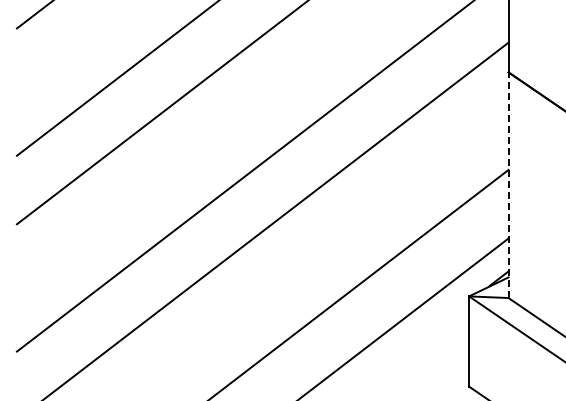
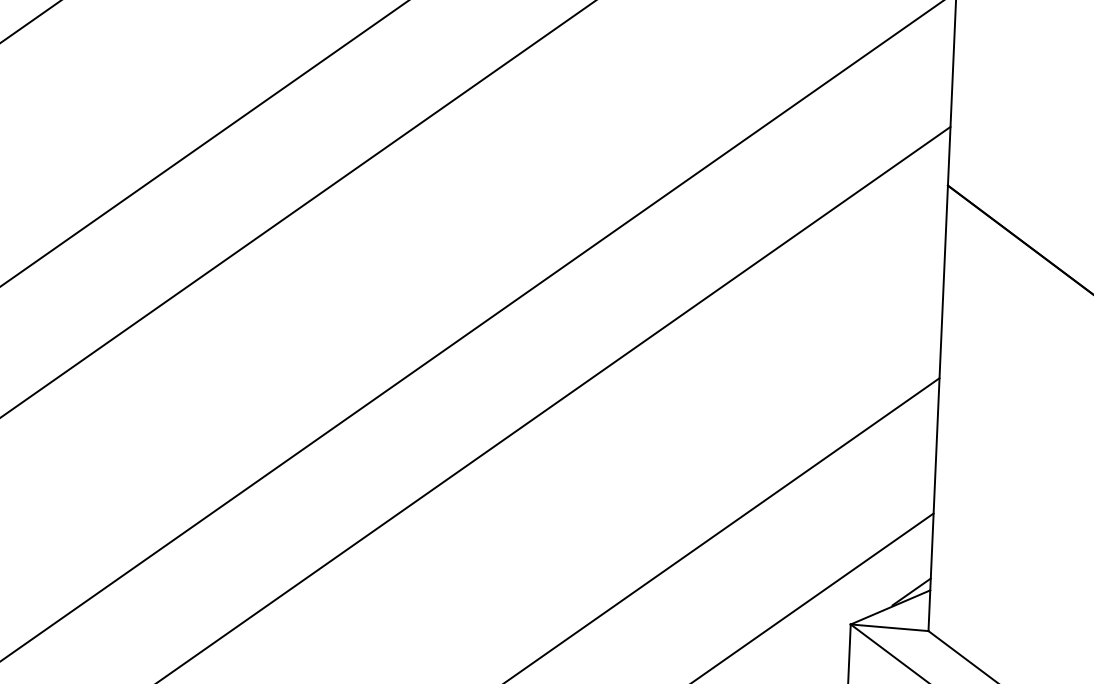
line: (508, 185) -> (938, 408), dashed -> solid

